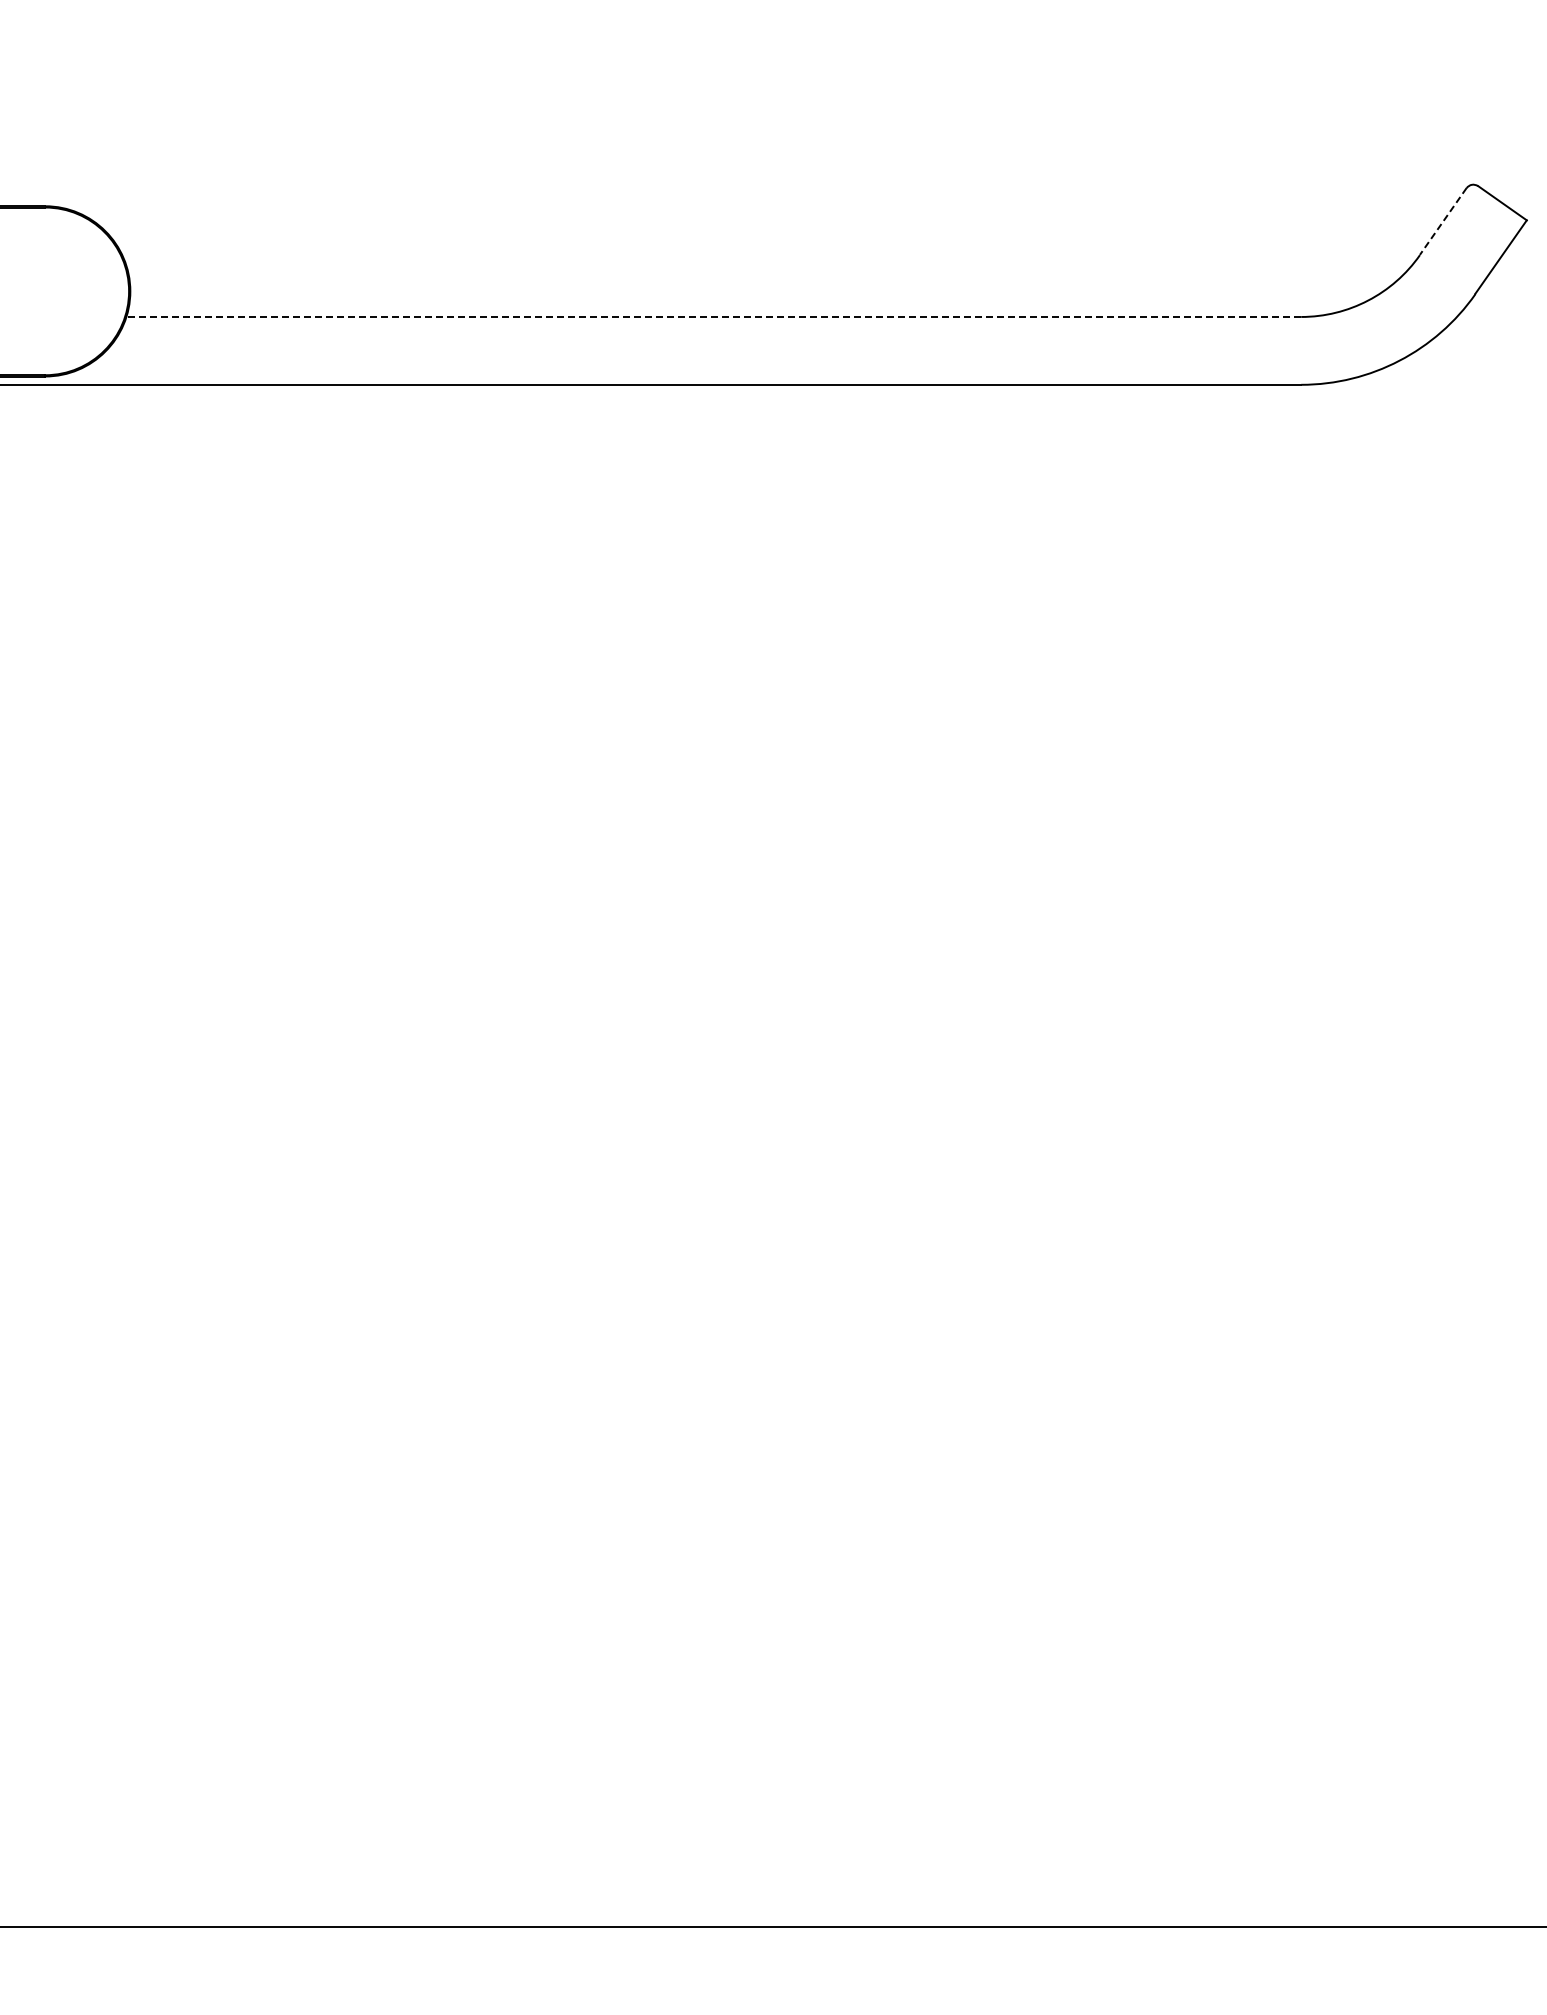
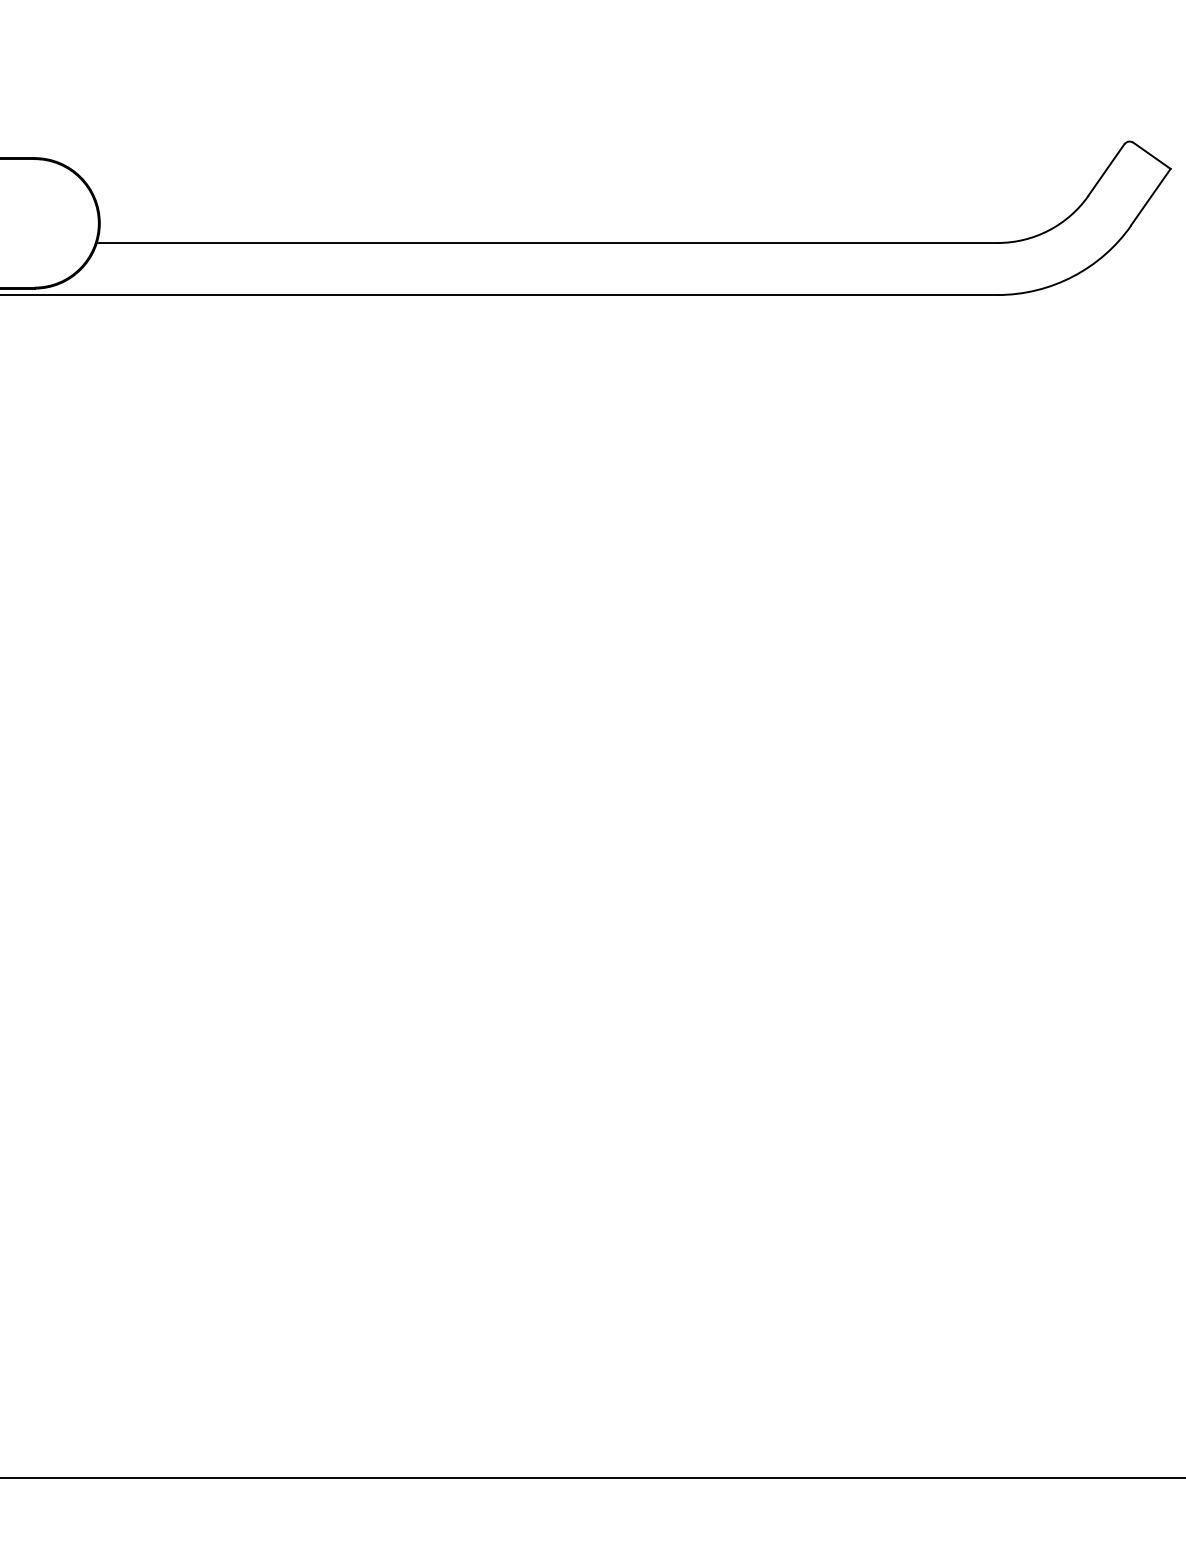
line: (1443, 221) -> (1106, 169), dashed -> solid
line: (713, 316) -> (546, 242), dashed -> solid

